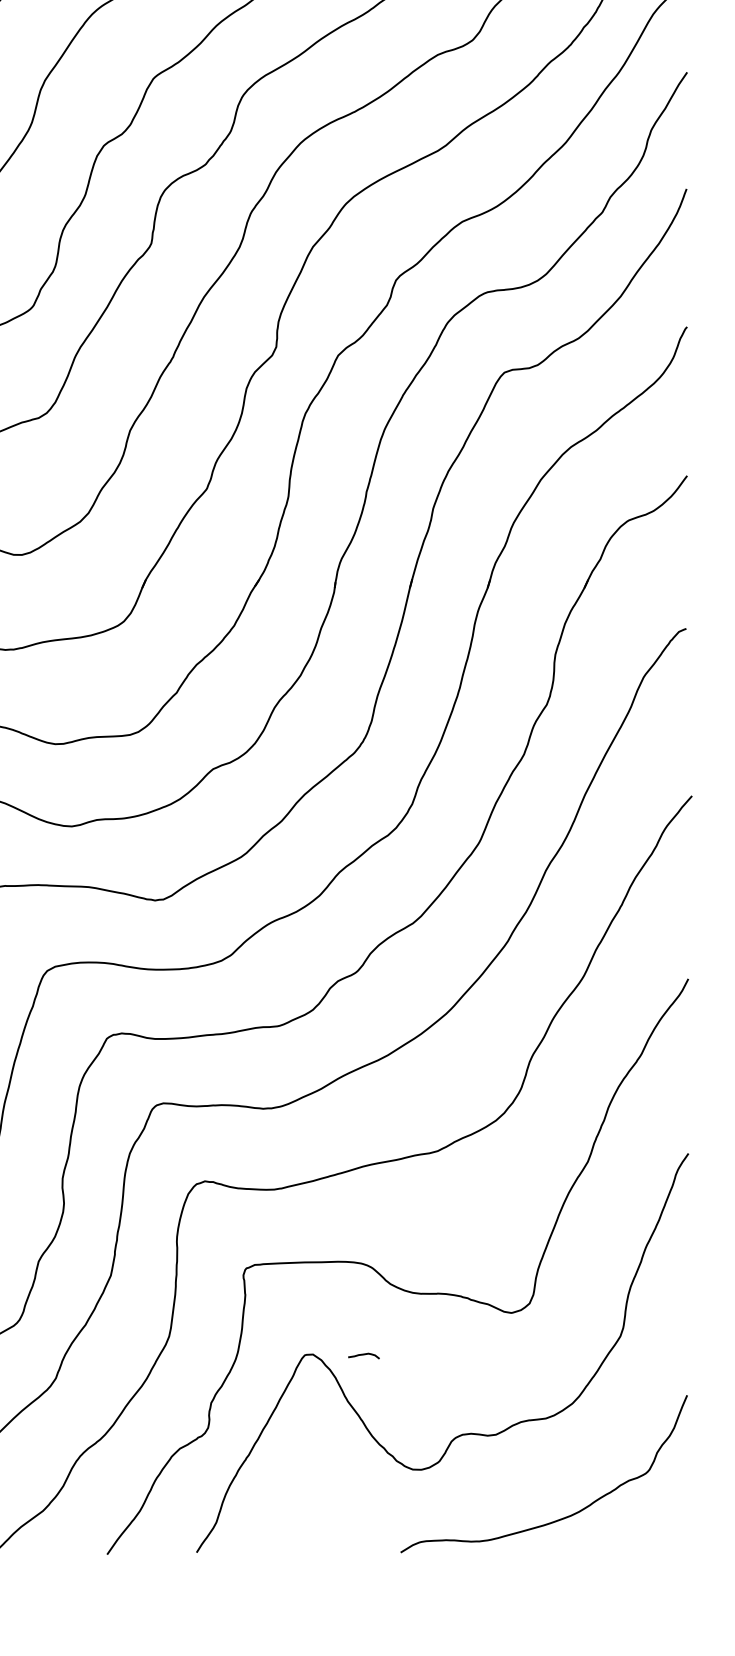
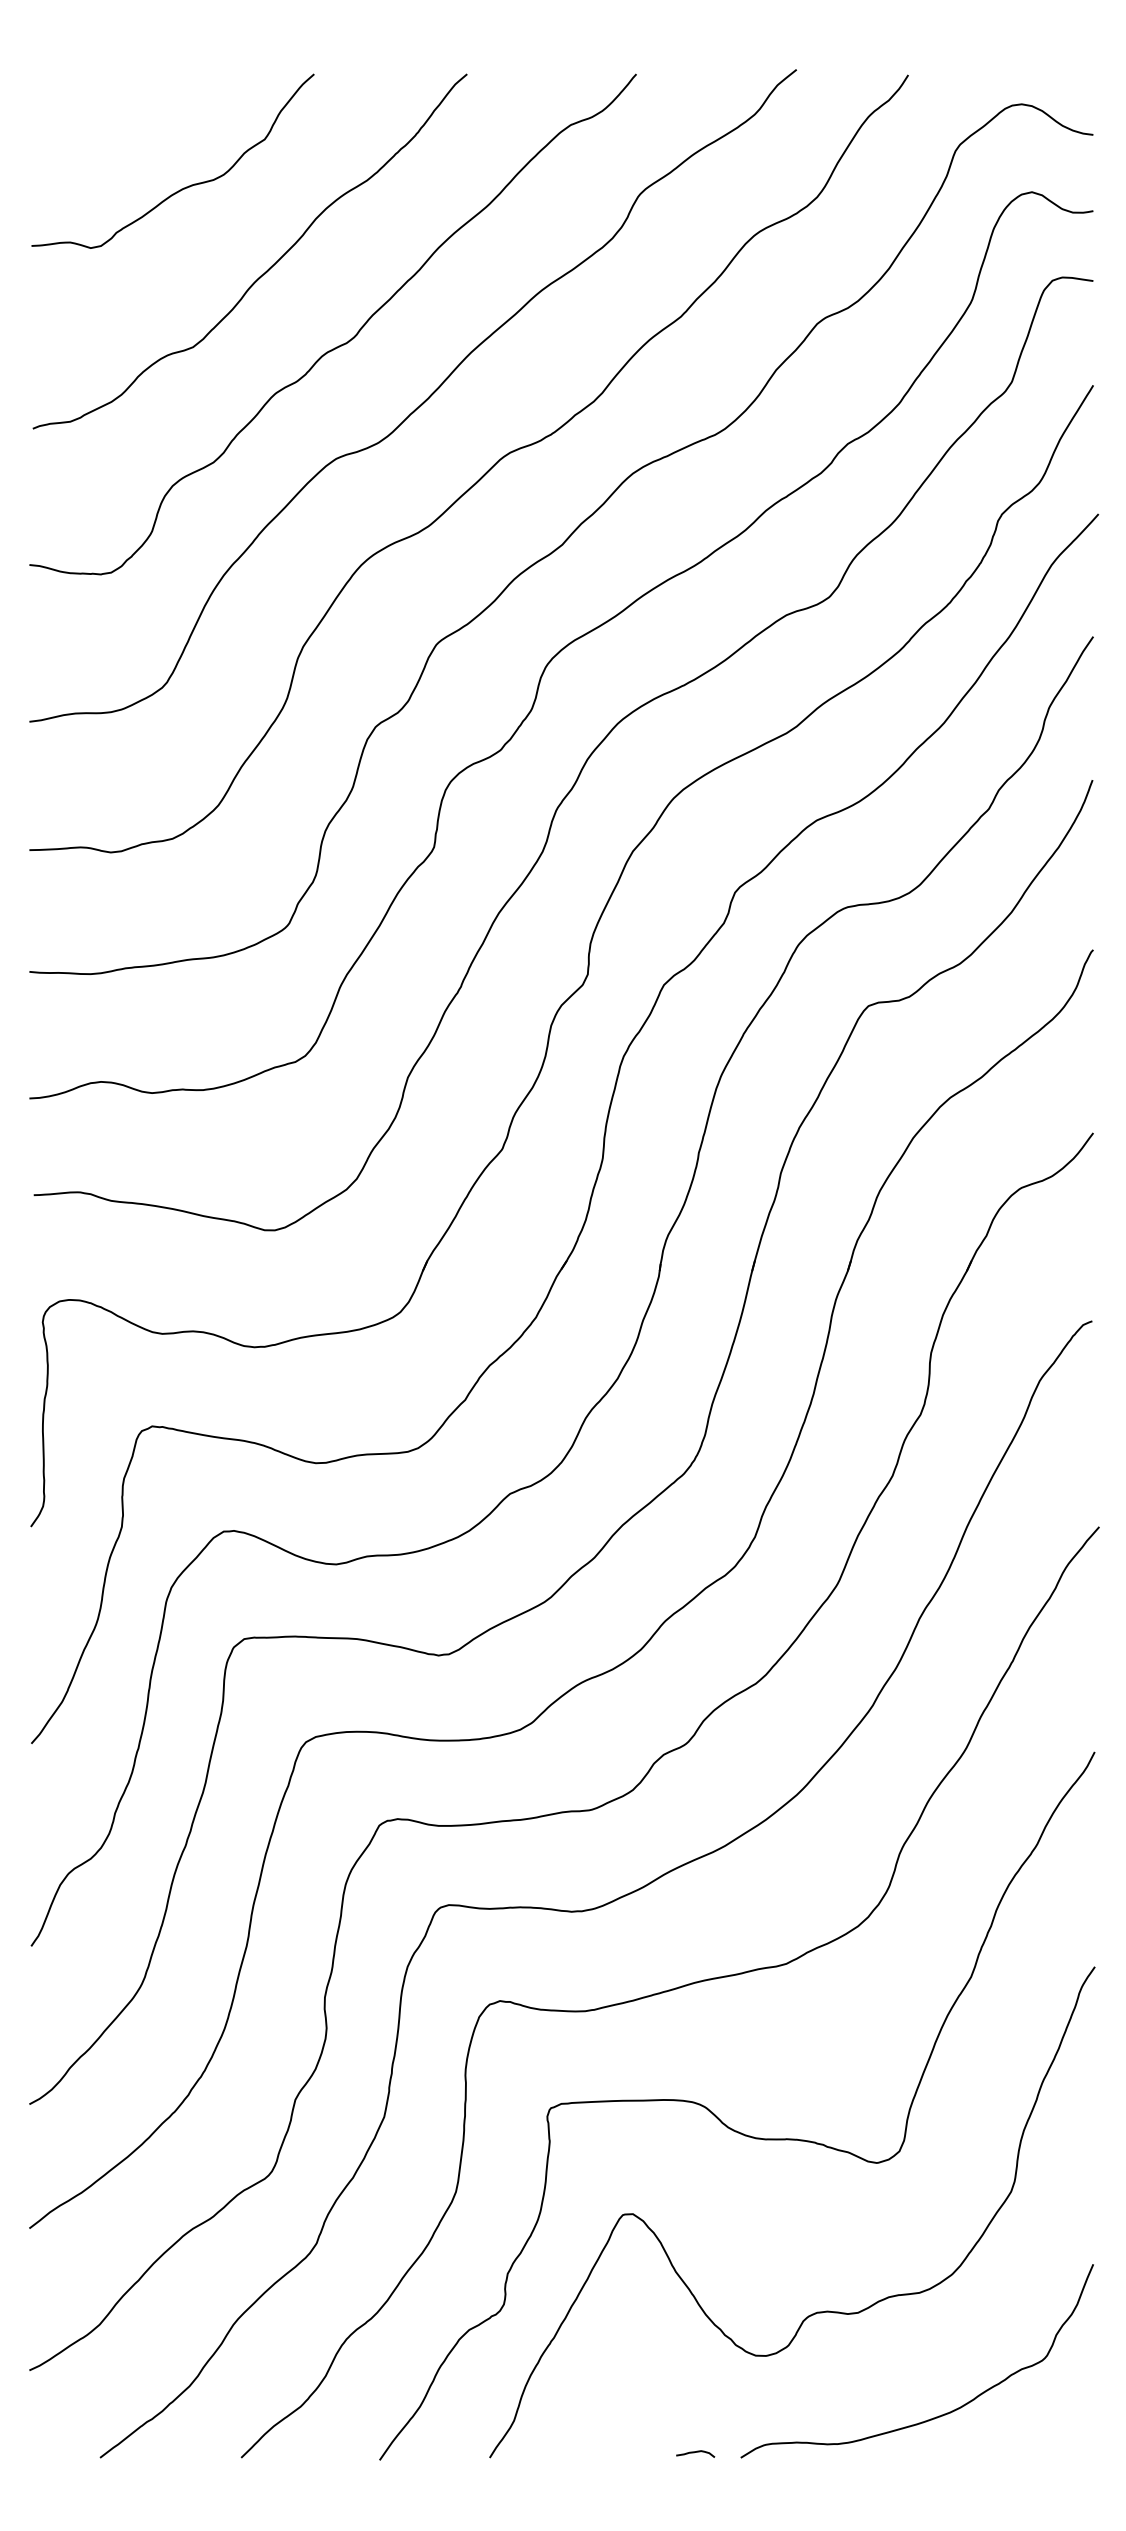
curve: (363, 1354) -> (695, 2452), moved

